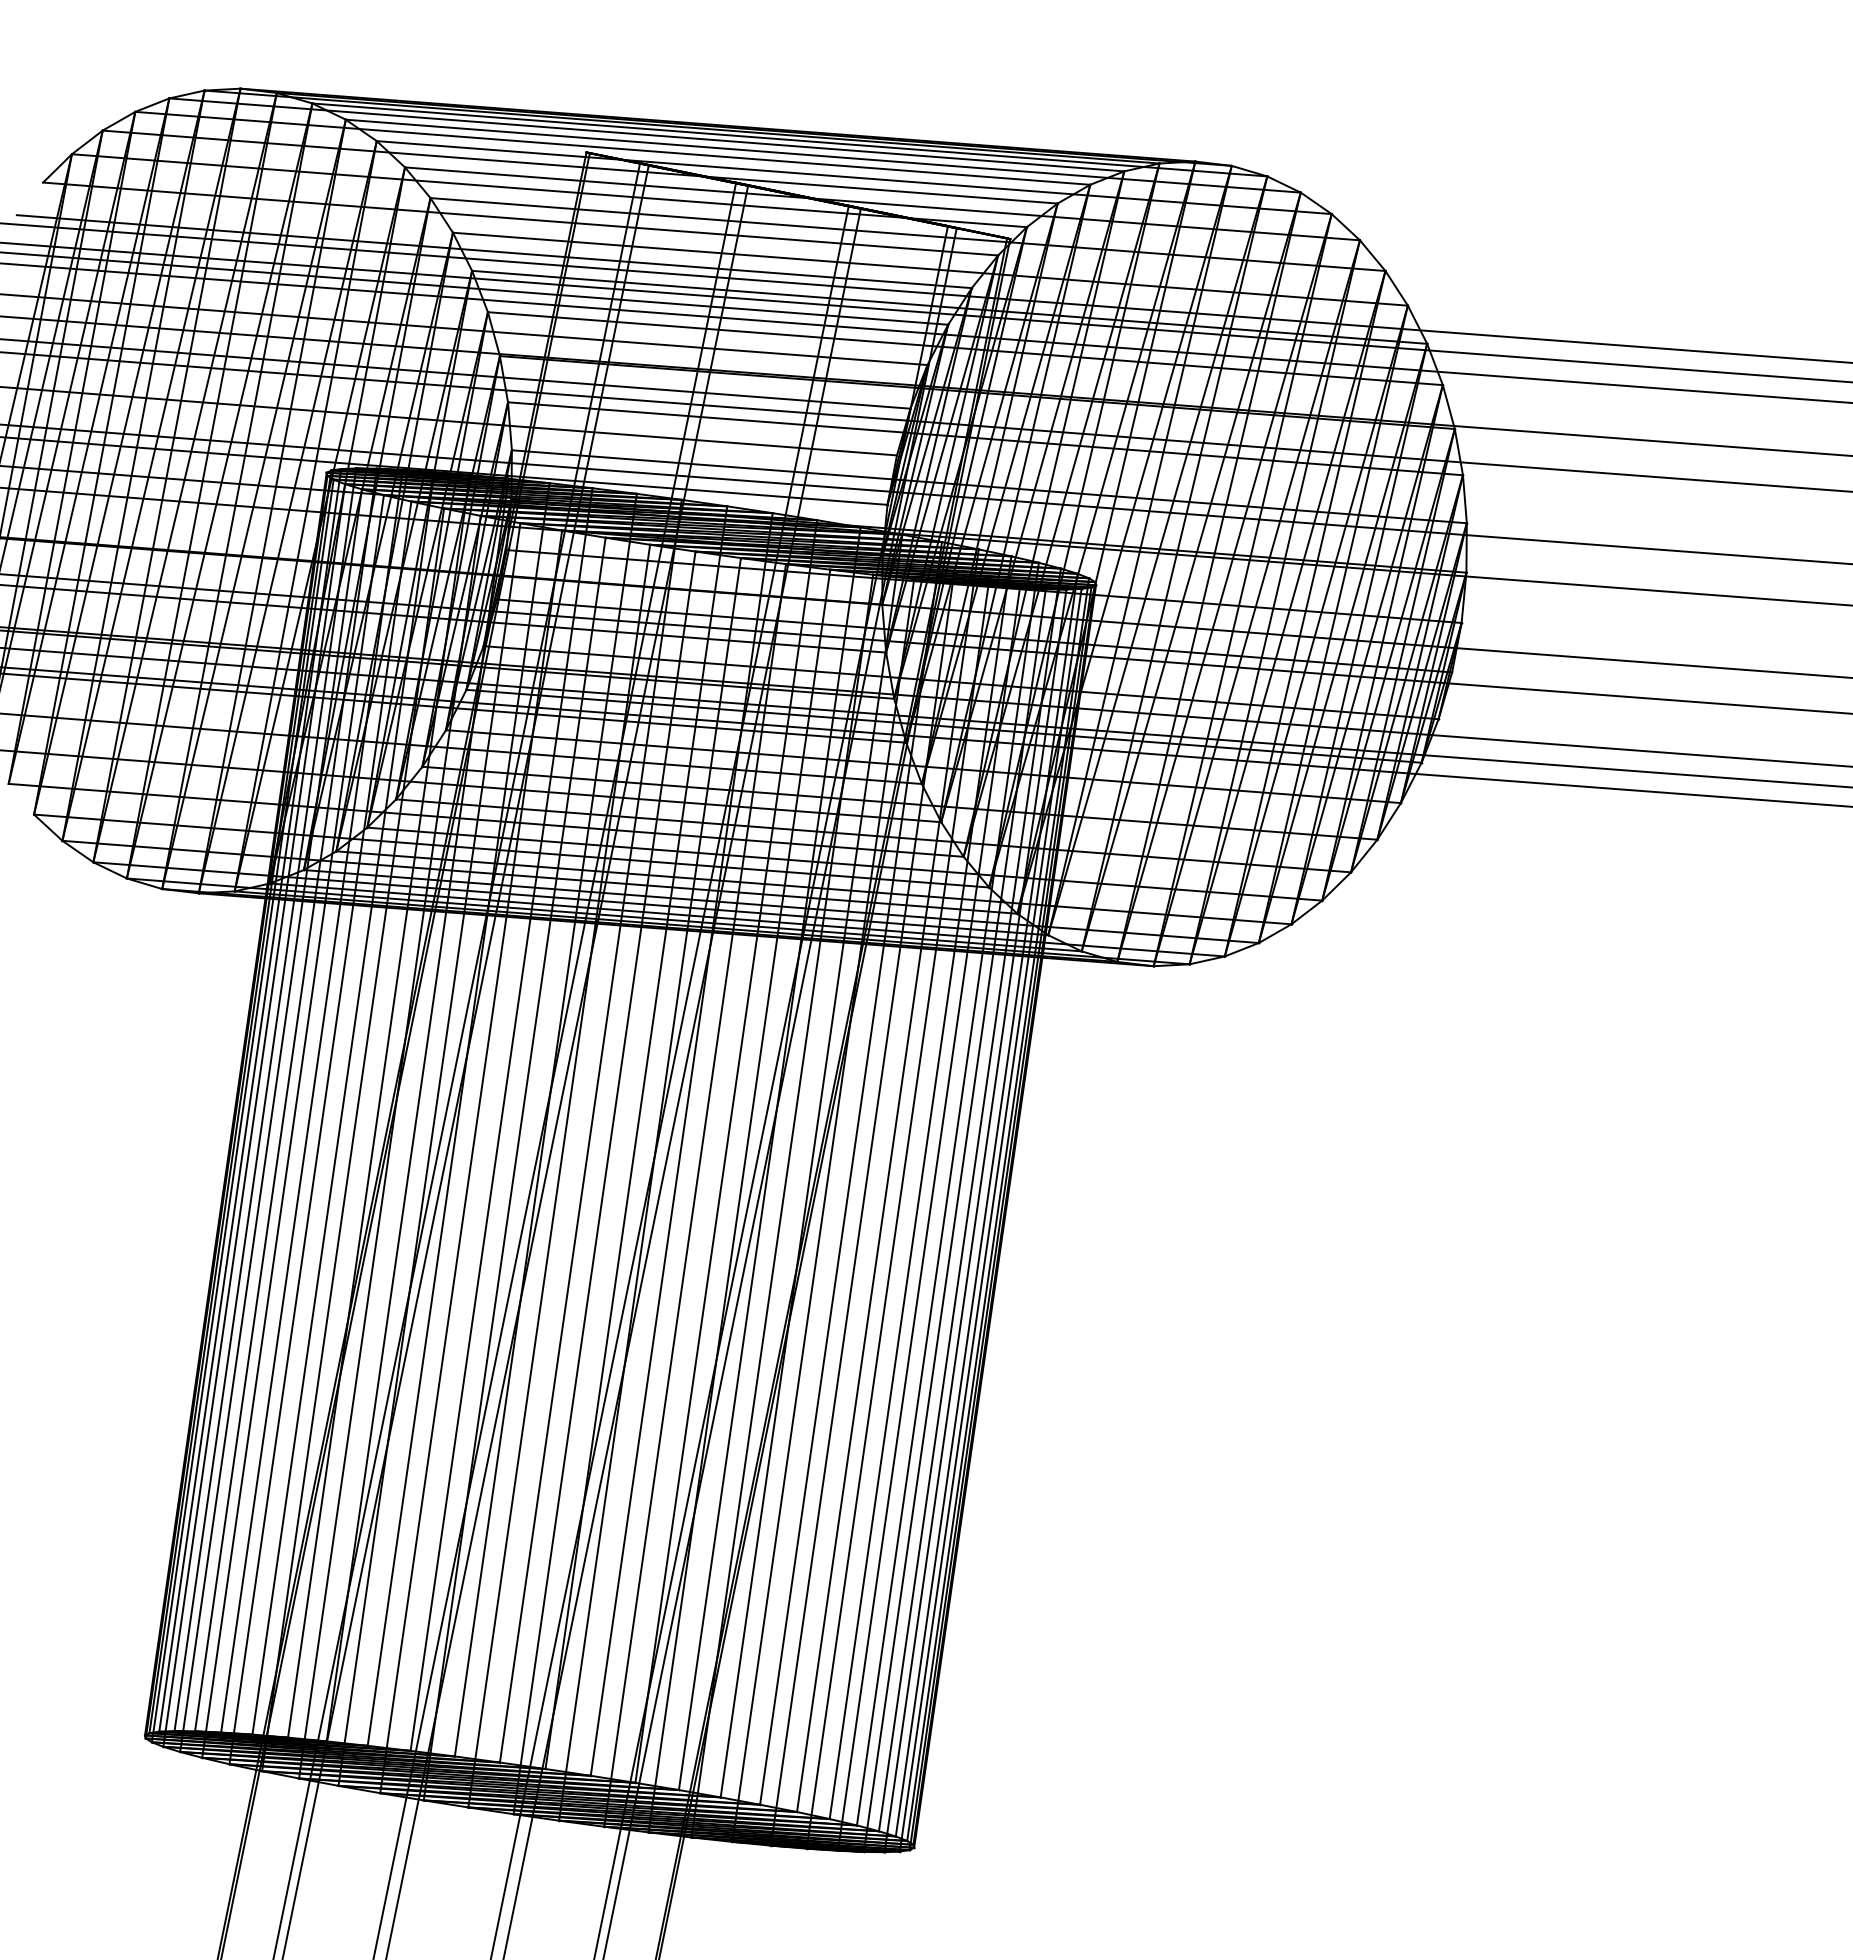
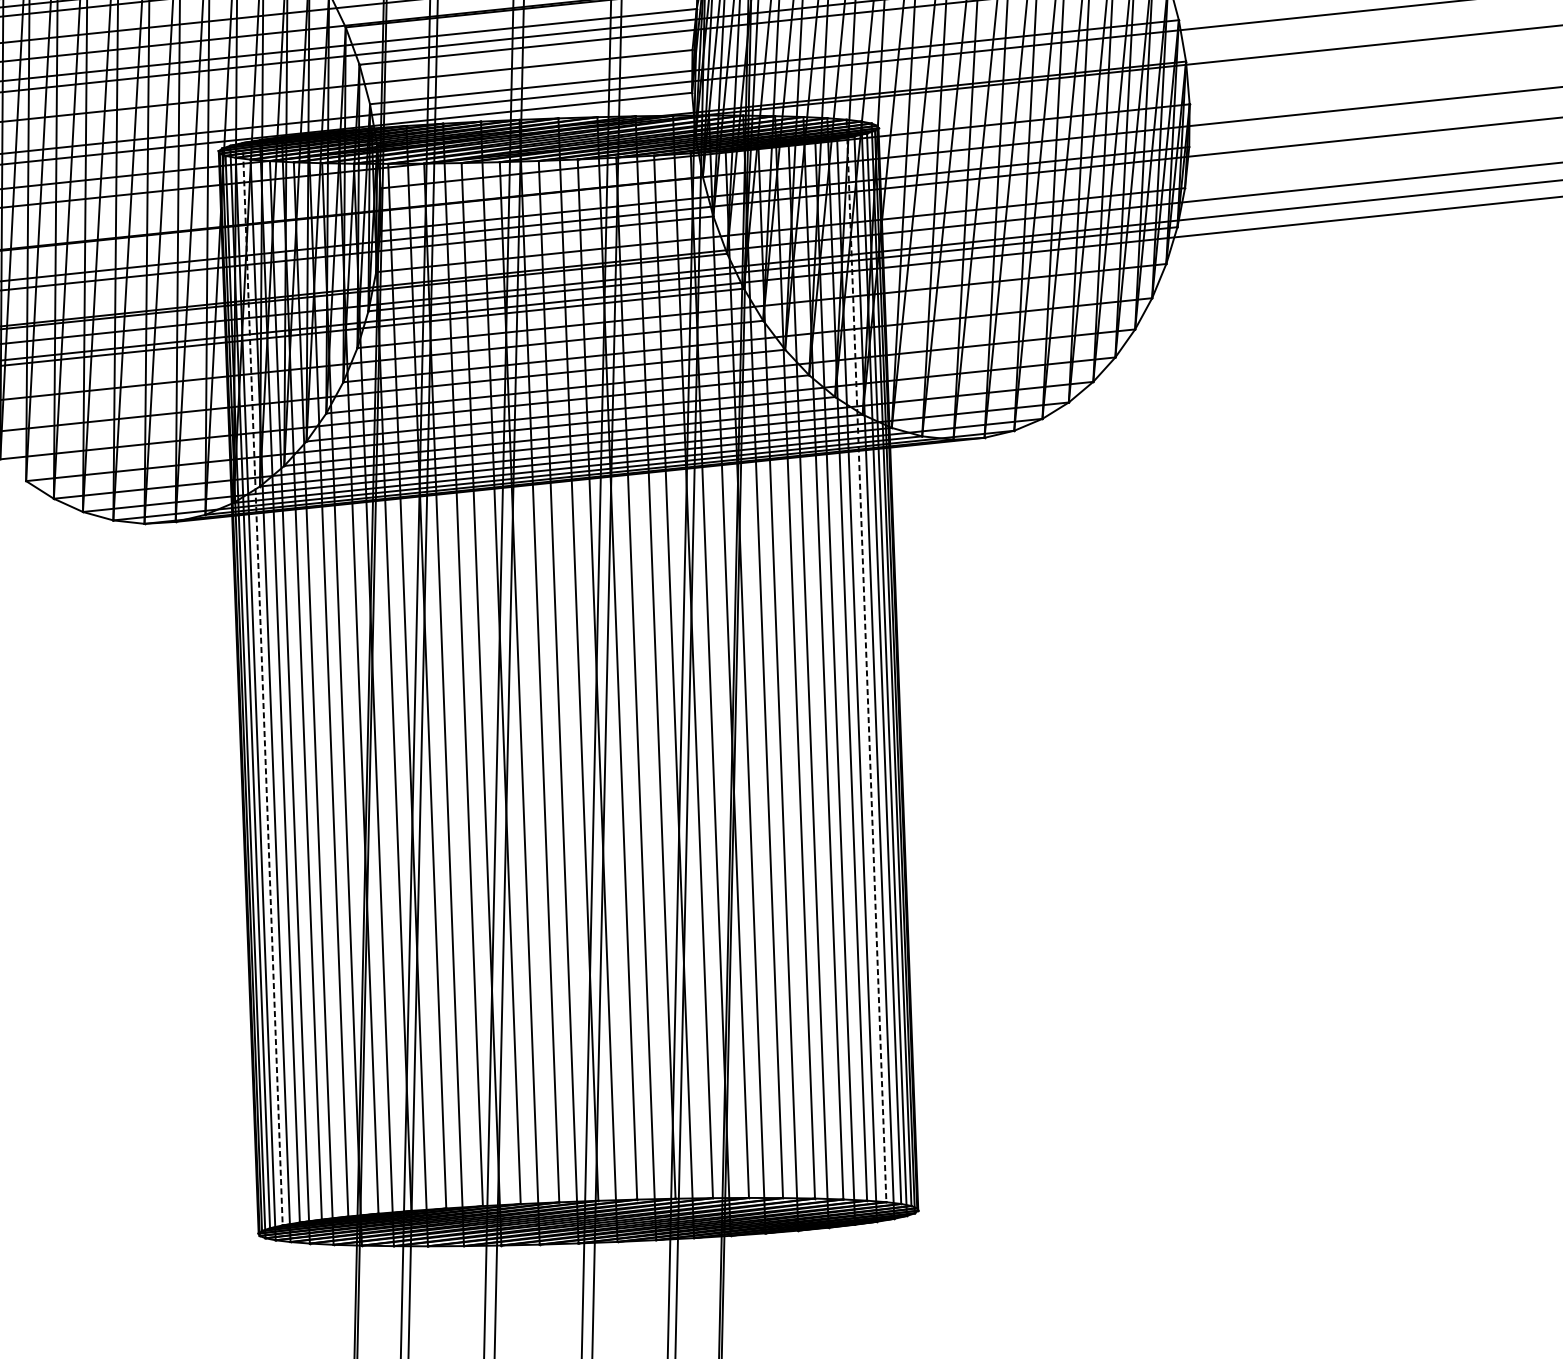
line: (265, 1099) -> (262, 684), solid -> dashed
line: (969, 1199) -> (866, 660), solid -> dashed

